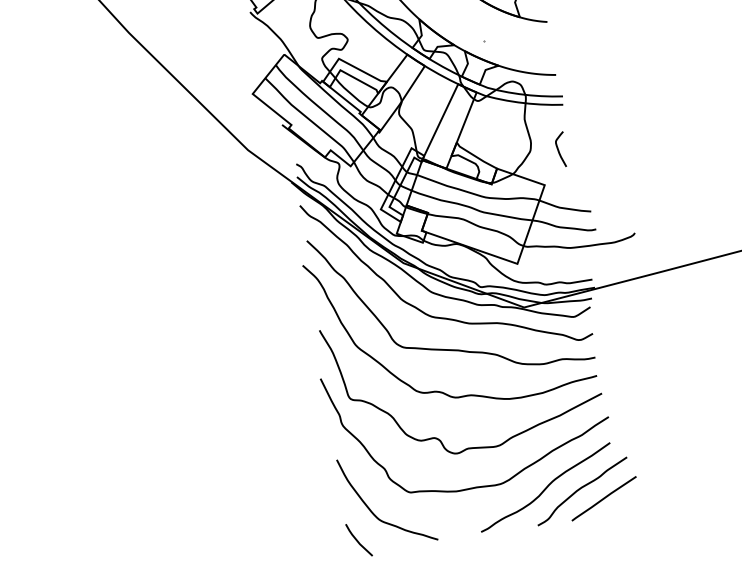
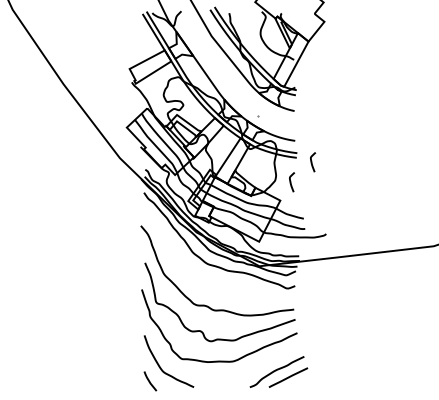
curve: (592, 109) -> (312, 162), added
curve: (448, 347) -> (214, 282), removed
curve: (546, 486) -> (257, 366), removed

